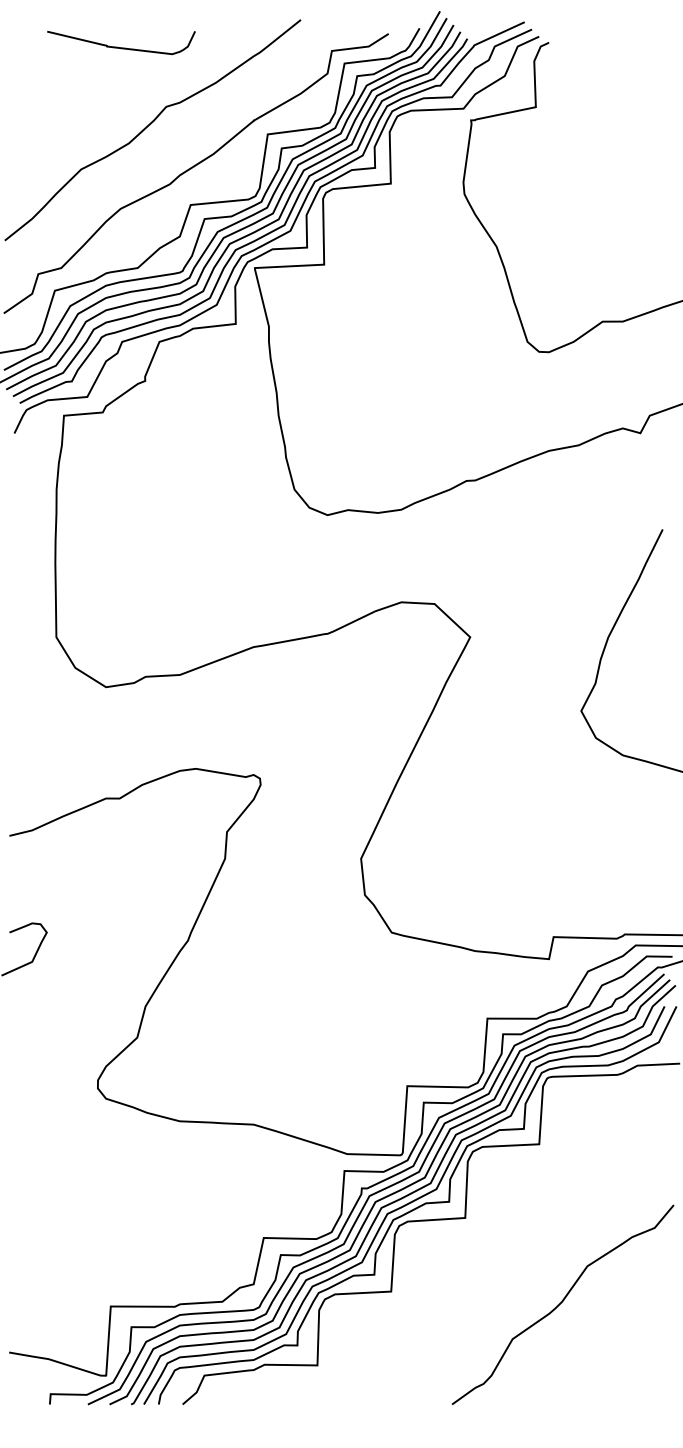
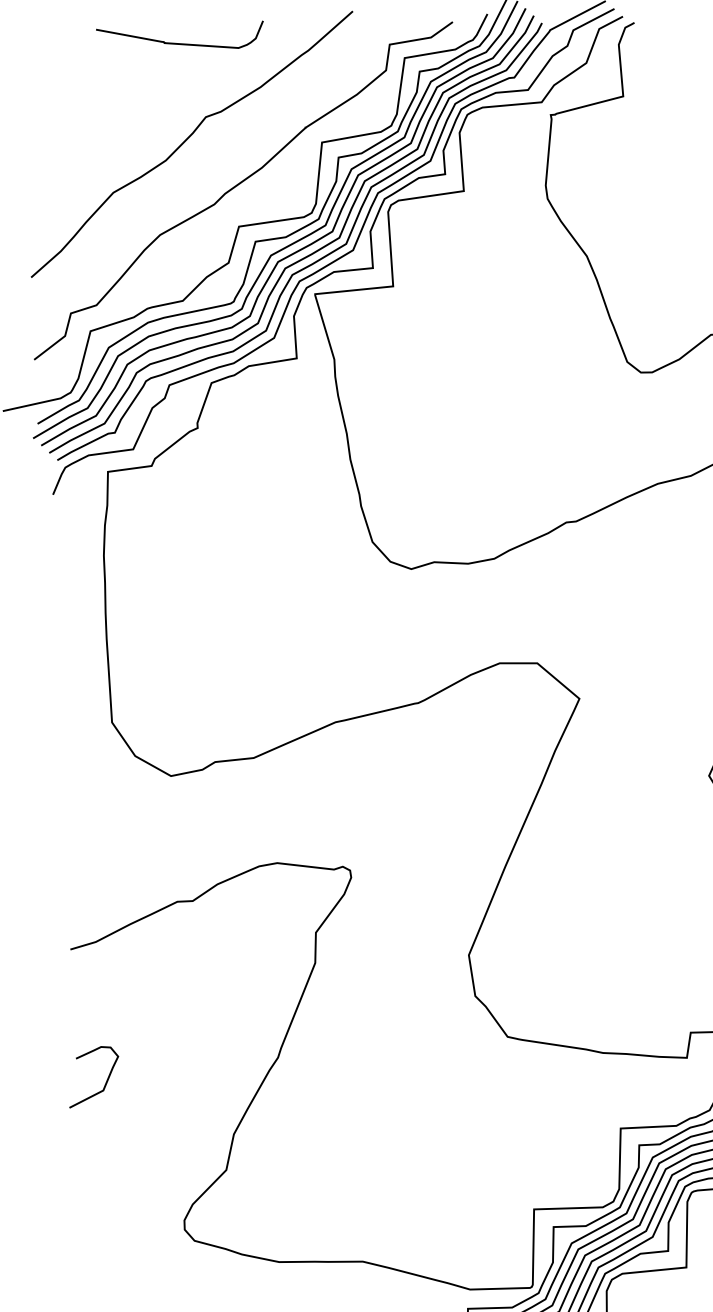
curve: (121, 47) -> (180, 43), moved

